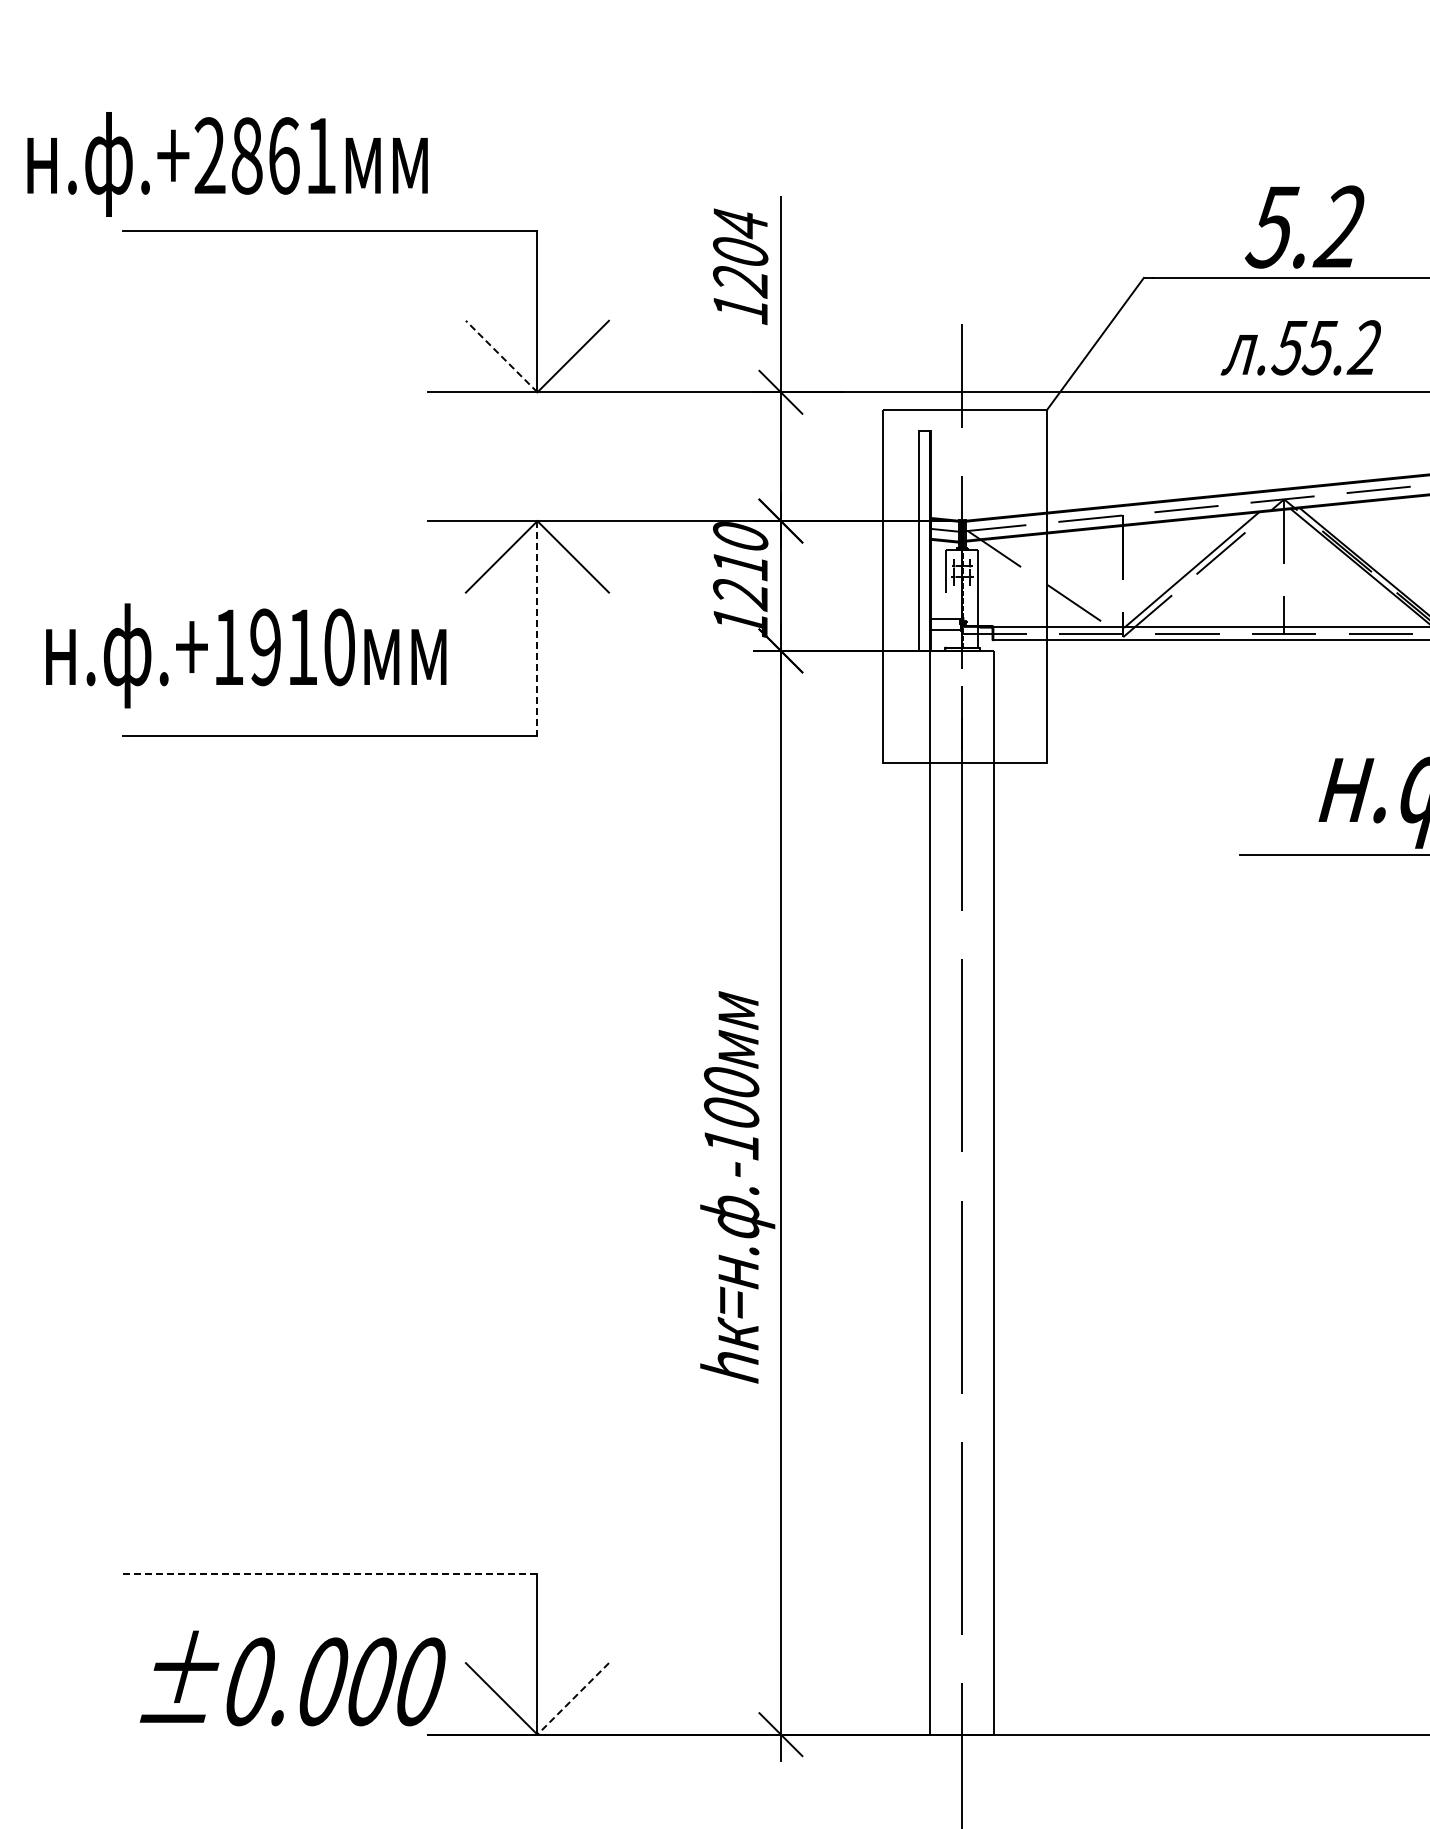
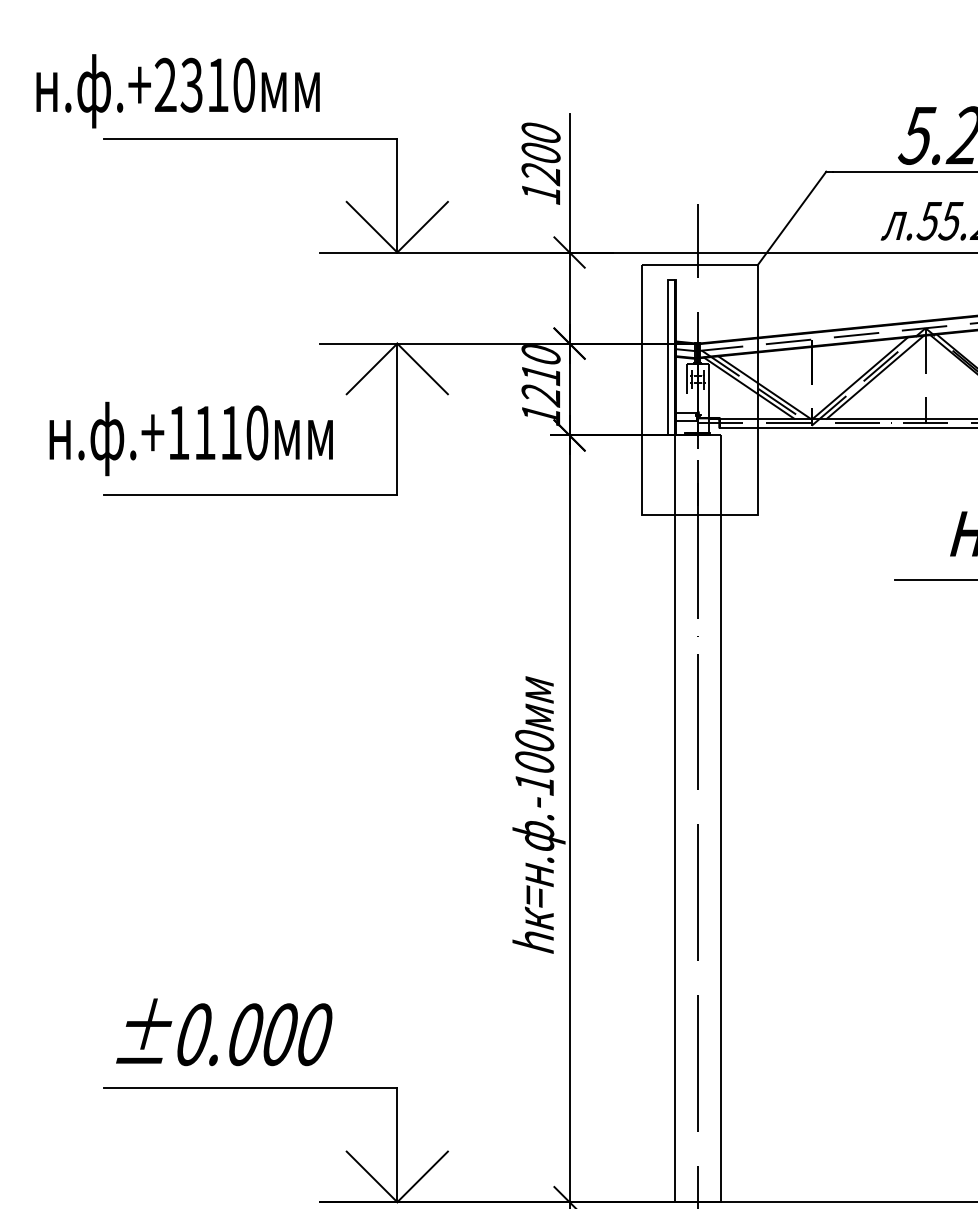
text: (283, 155) -> (217, 84), .+2861 -> .+2310
text: (740, 223) -> (540, 133), 1204 -> 1200
line: (501, 356) -> (371, 227), dashed -> solid
line: (1212, 568) -> (874, 377), added
line: (1056, 583) -> (764, 387), added
line: (1034, 584) -> (748, 388), added
line: (537, 628) -> (397, 419), dashed -> solid
text: (265, 647) -> (204, 433), .+1910 -> .+1110
line: (329, 1573) -> (250, 1088), dashed -> solid
text: (292, 1678) -> (224, 1032), moved
line: (573, 1698) -> (422, 1176), dashed -> solid

